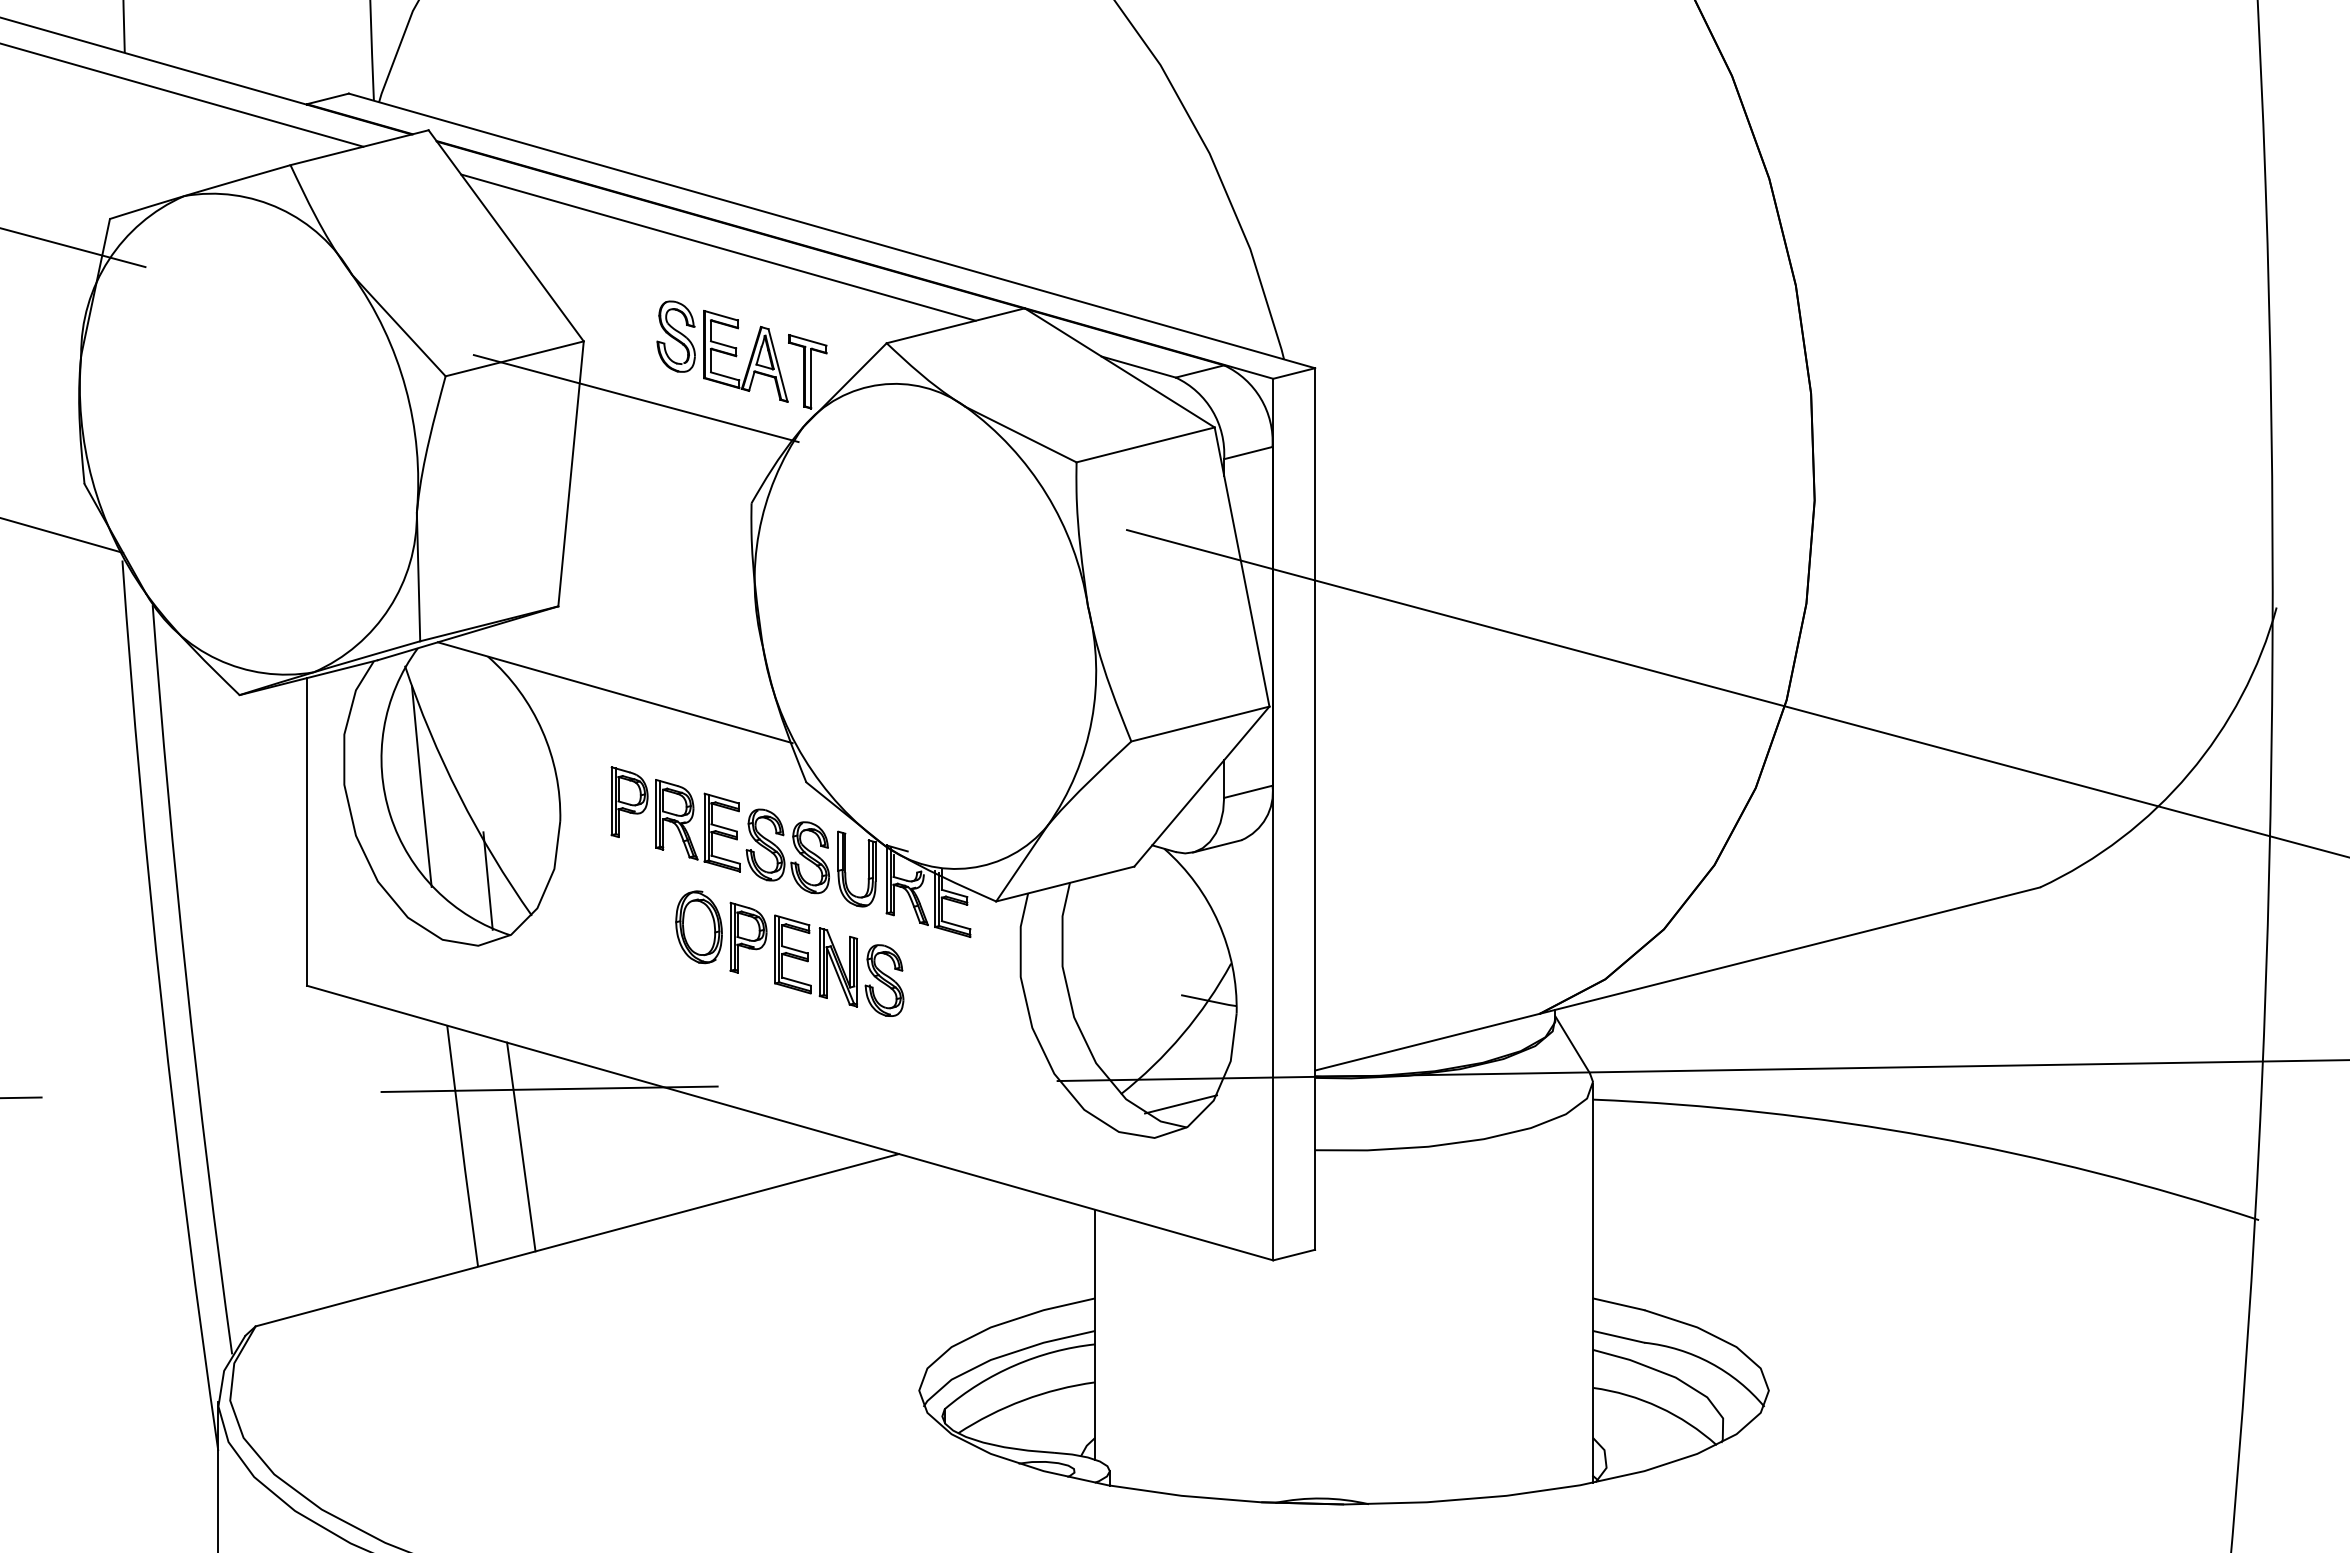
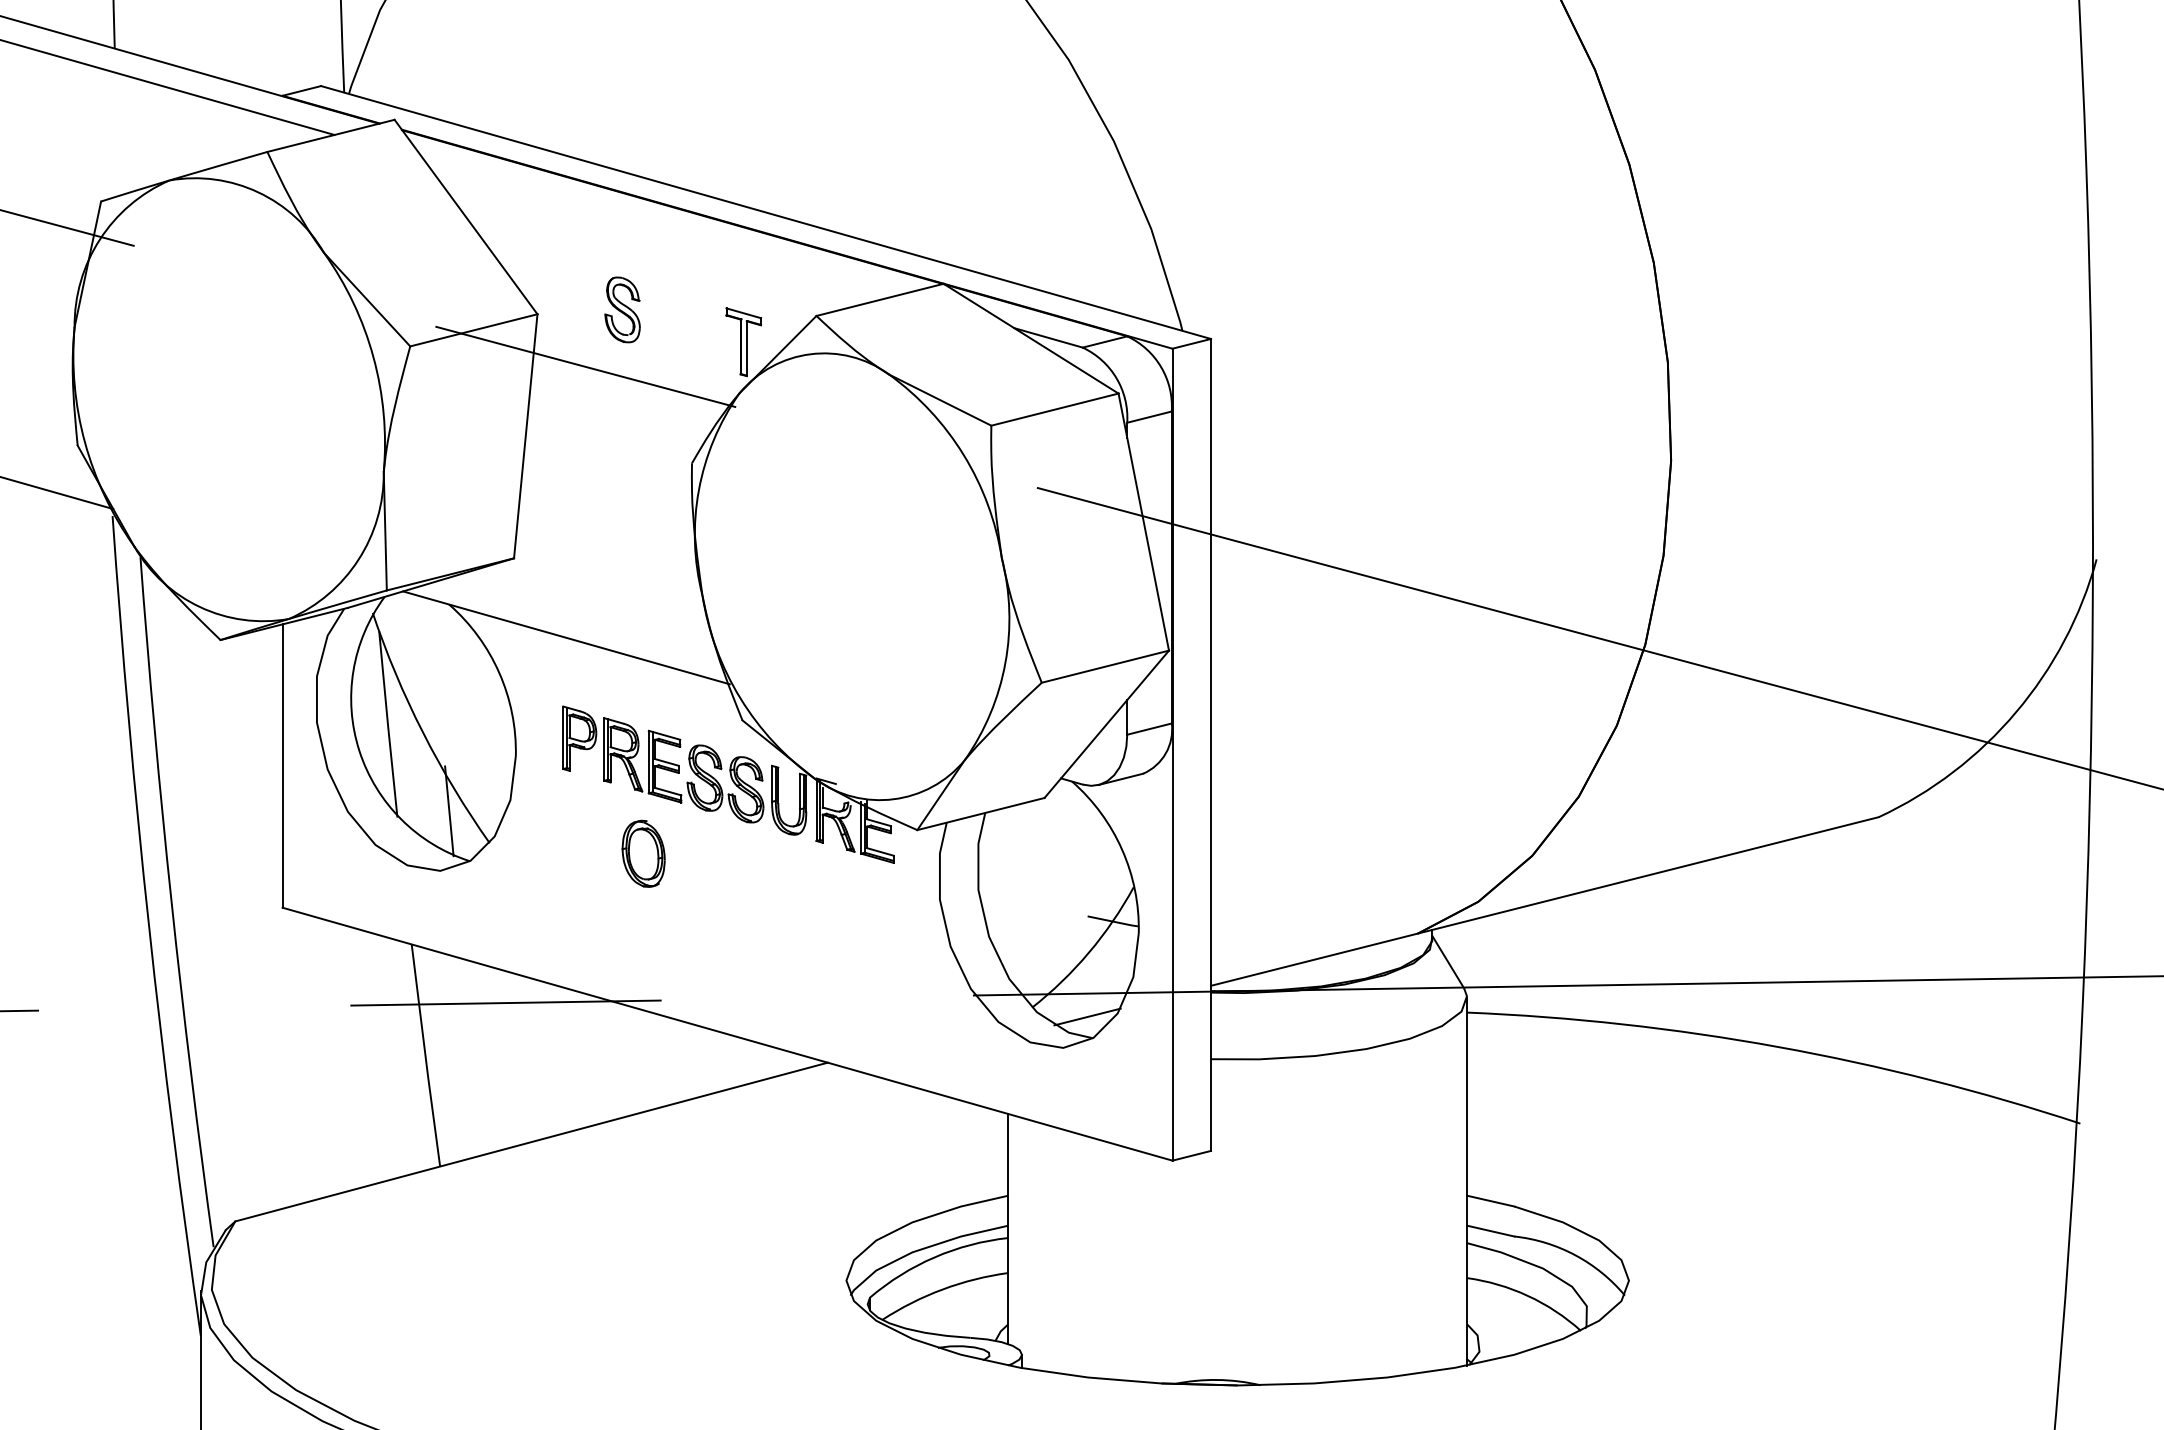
line: (718, 247) -> (661, 227), removed
part: (745, 356) -> (686, 328), removed
part: (816, 958) -> (751, 882), removed
line: (521, 1146) -> (480, 1055), removed

